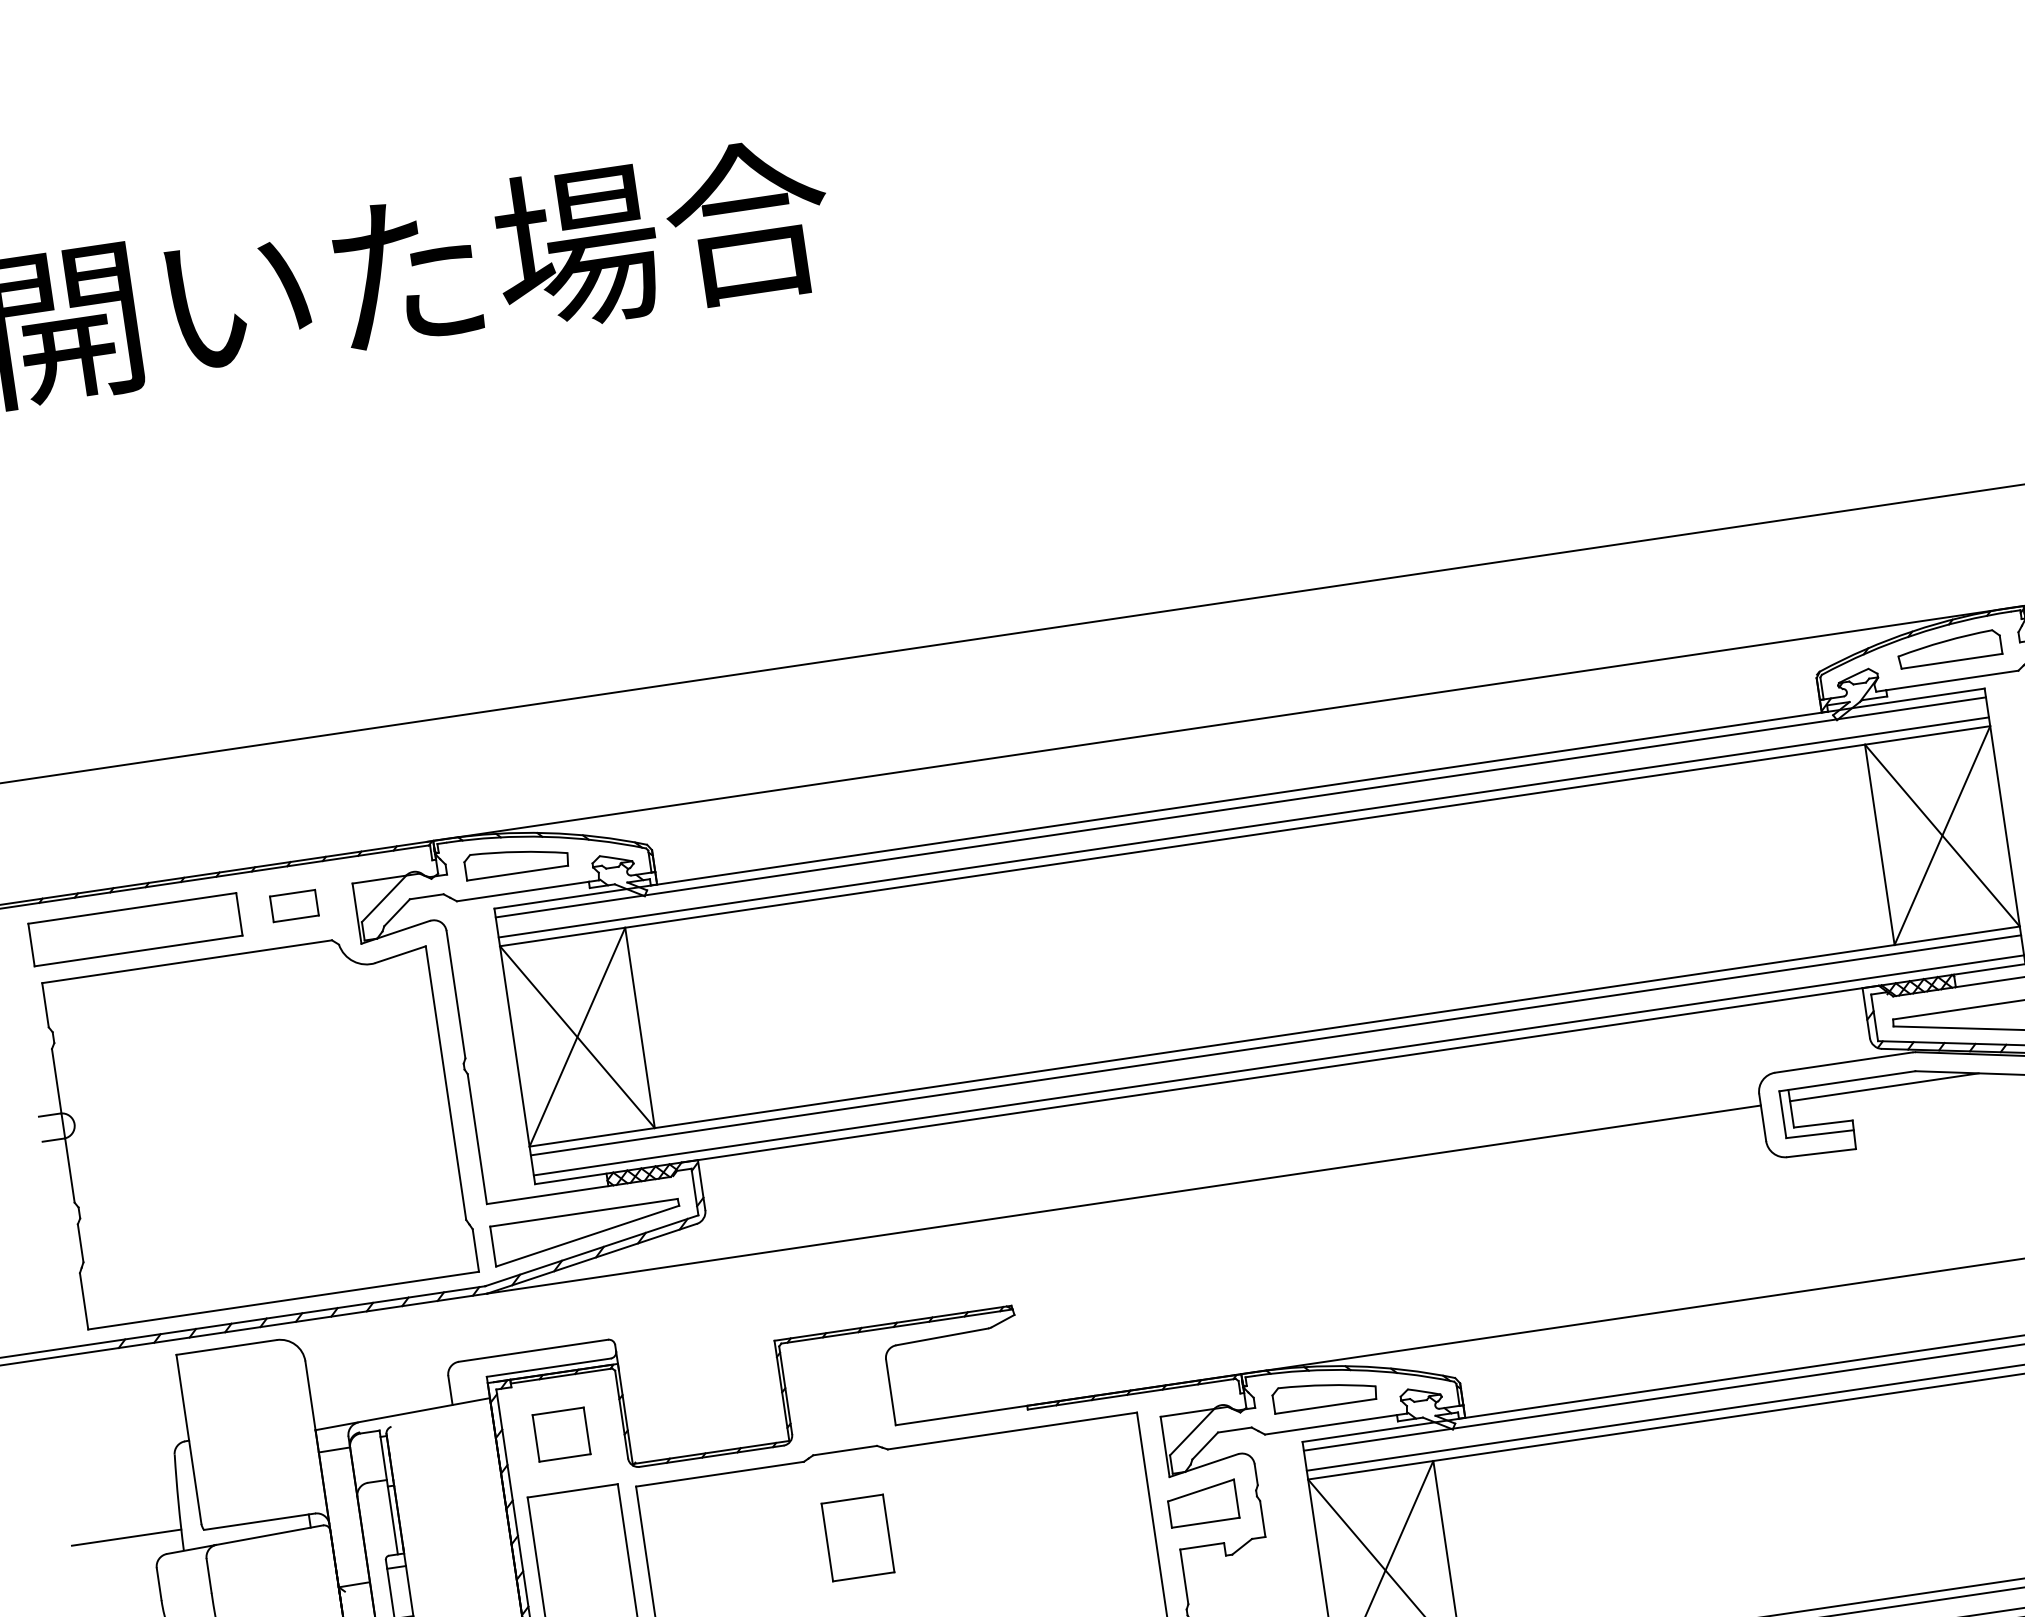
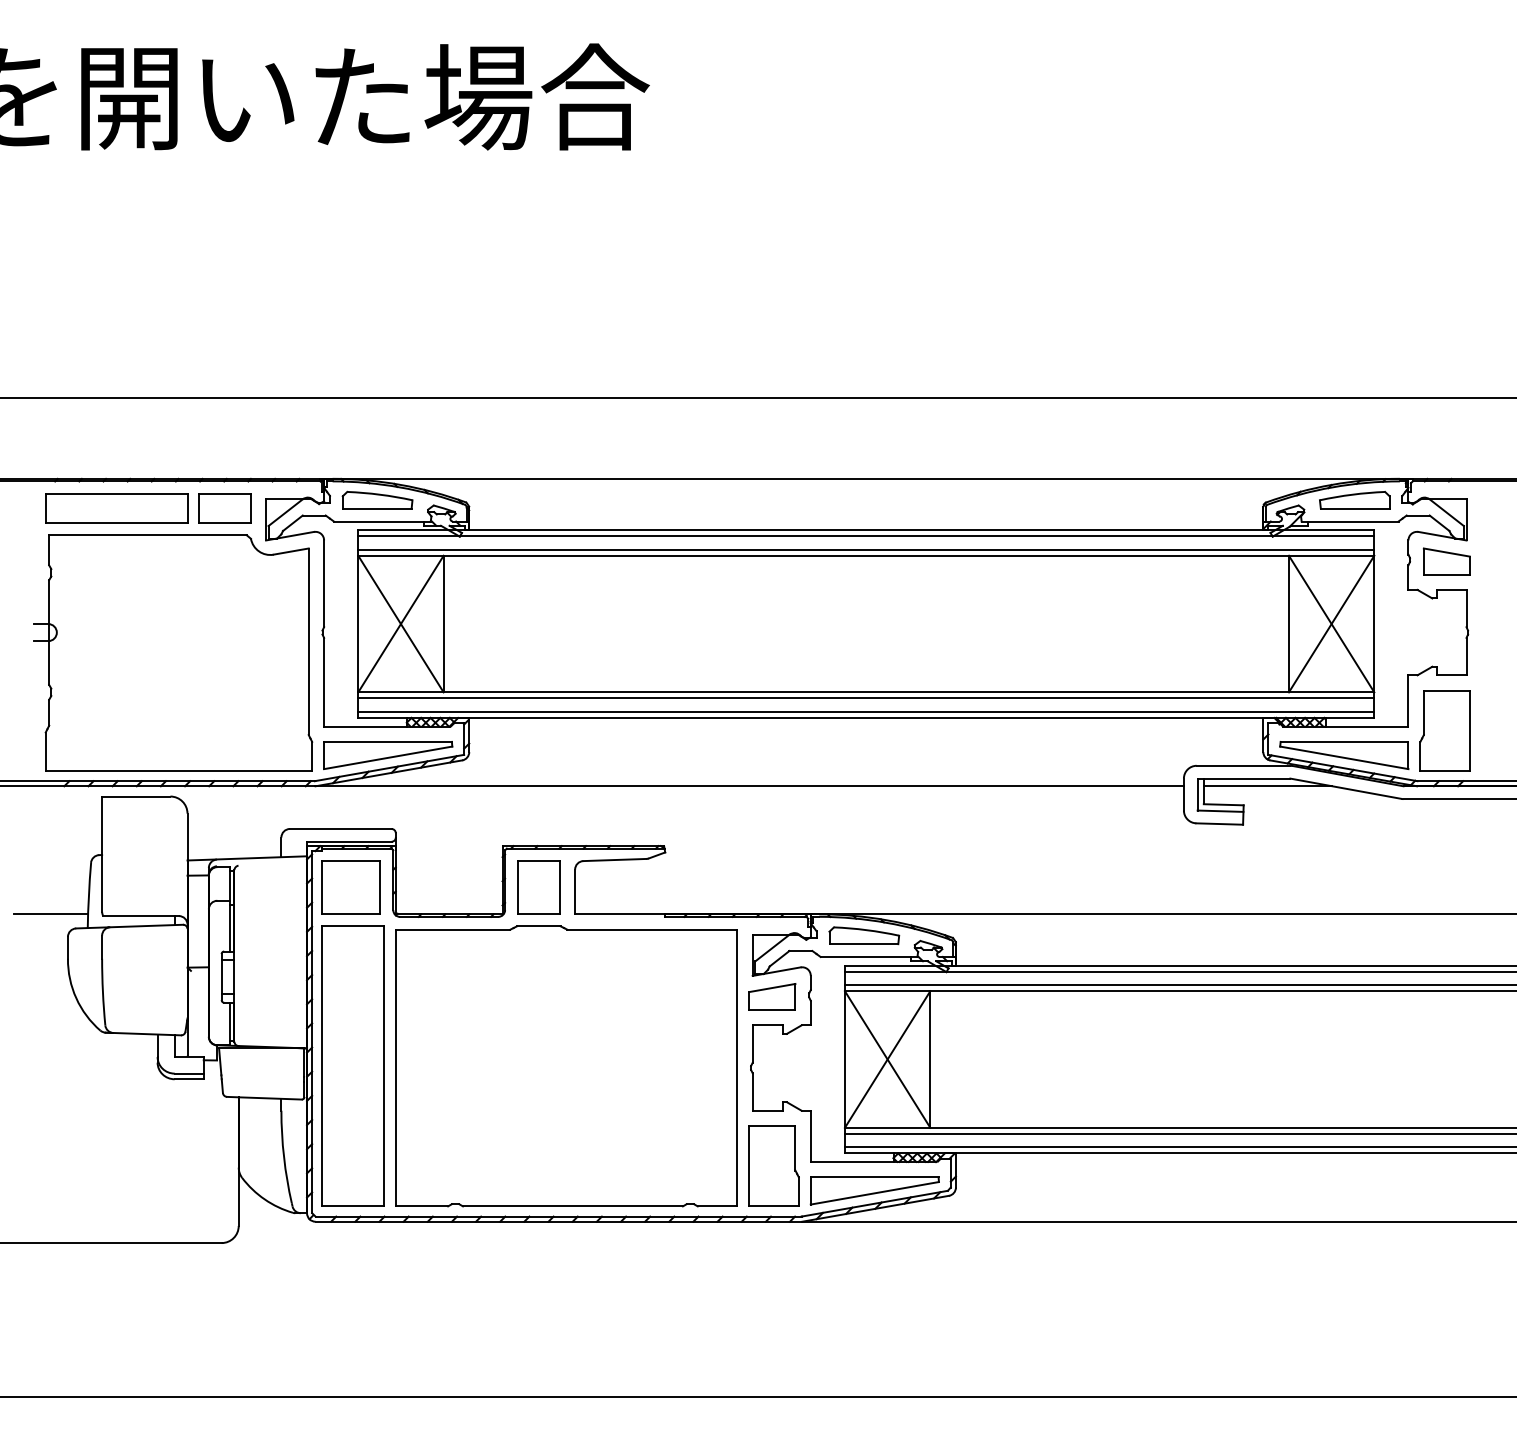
part: (293, 905) -> (224, 508), size x1.67
part: (560, 1434) -> (350, 887), size x1.67
part: (857, 1537) -> (538, 887), moved

